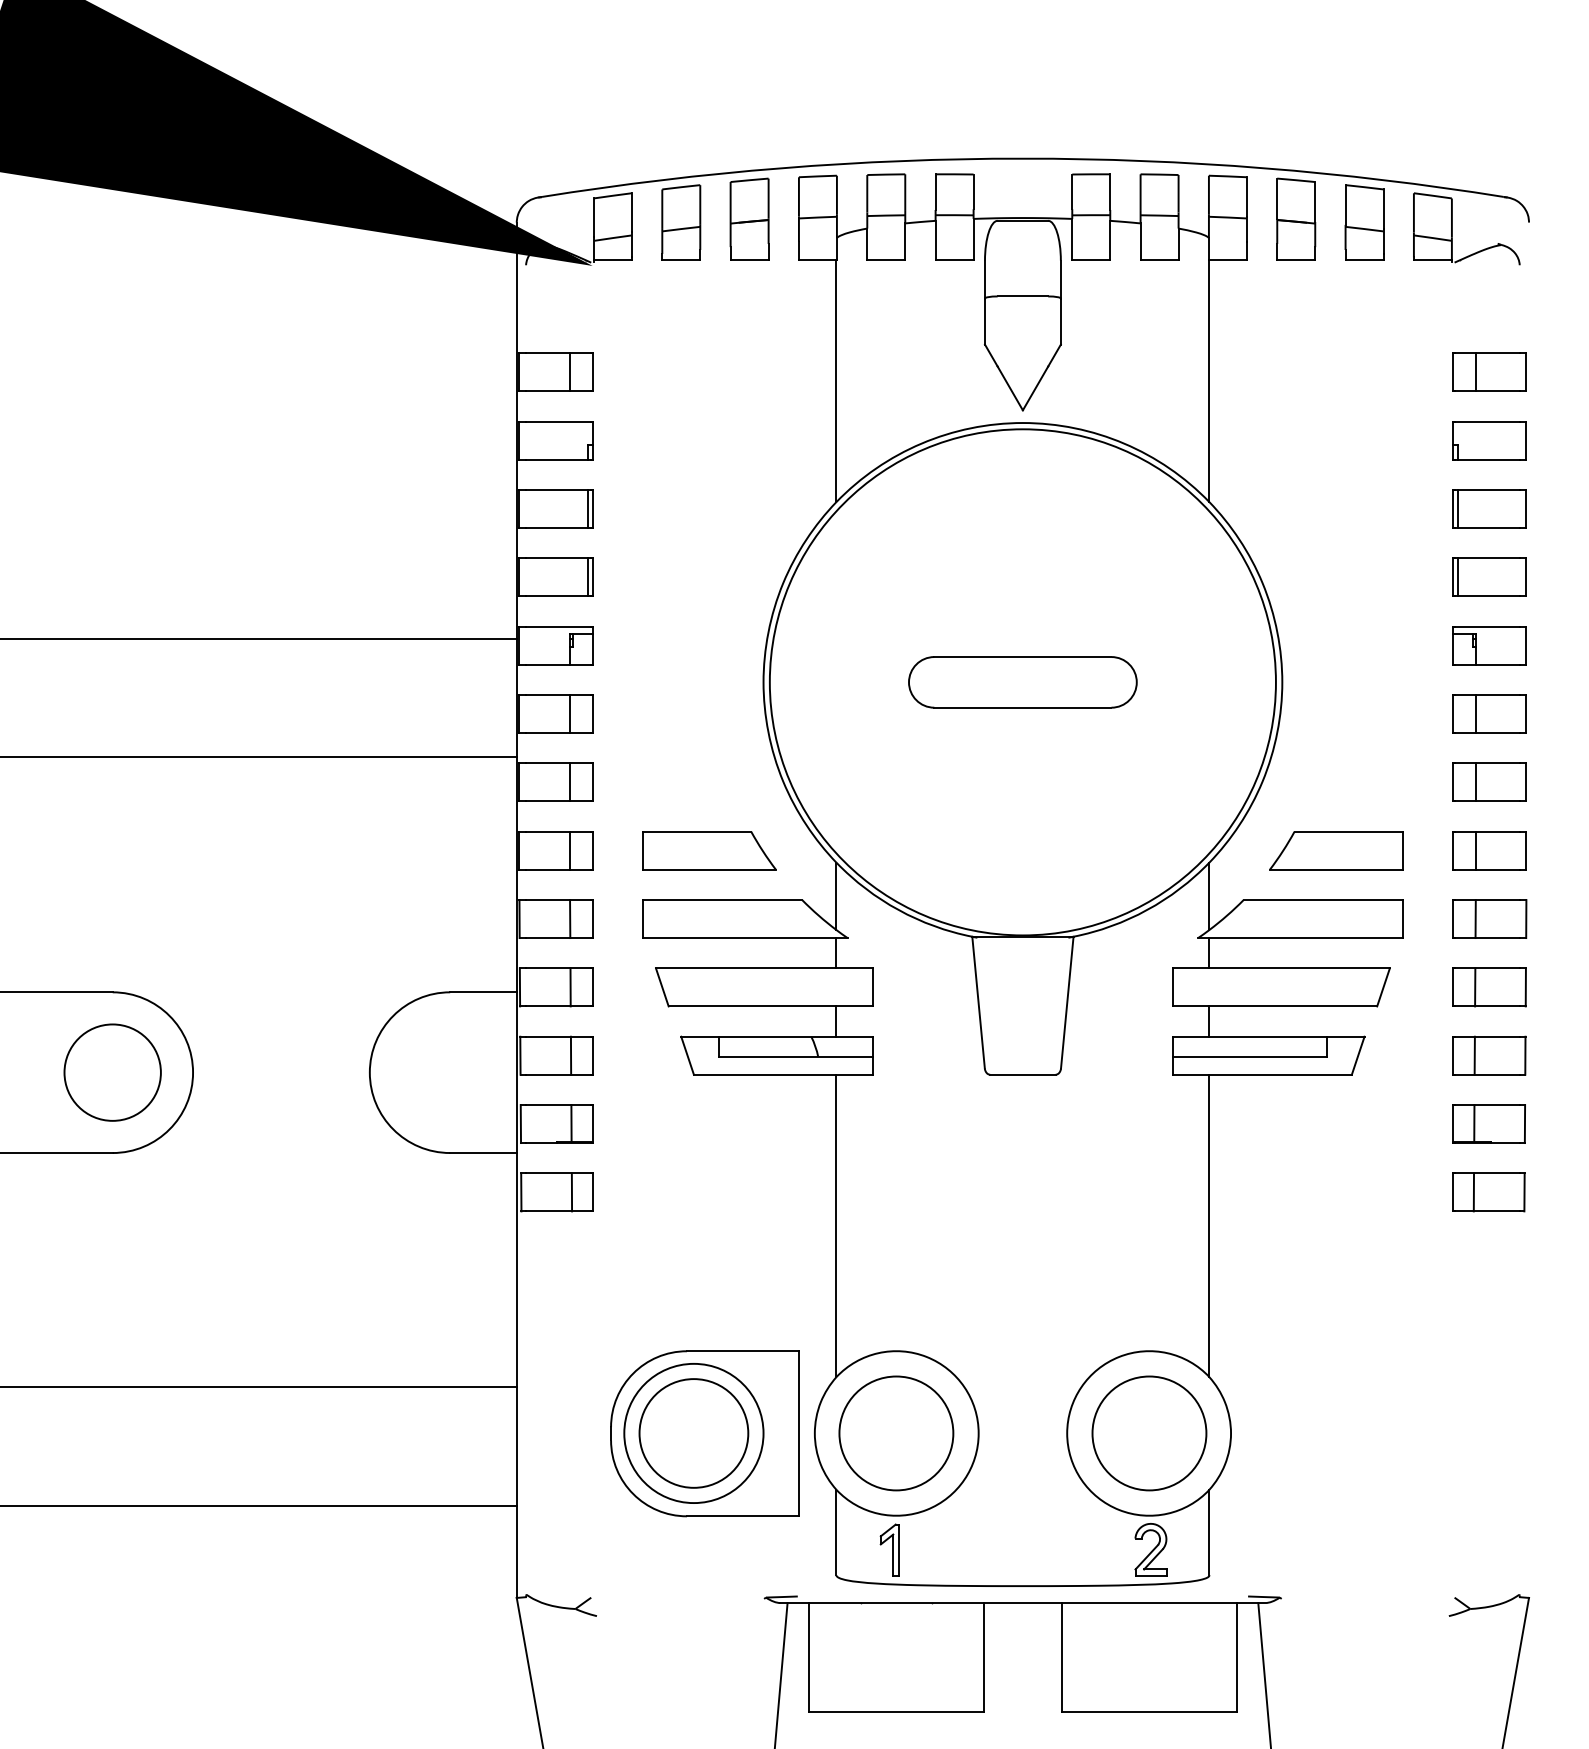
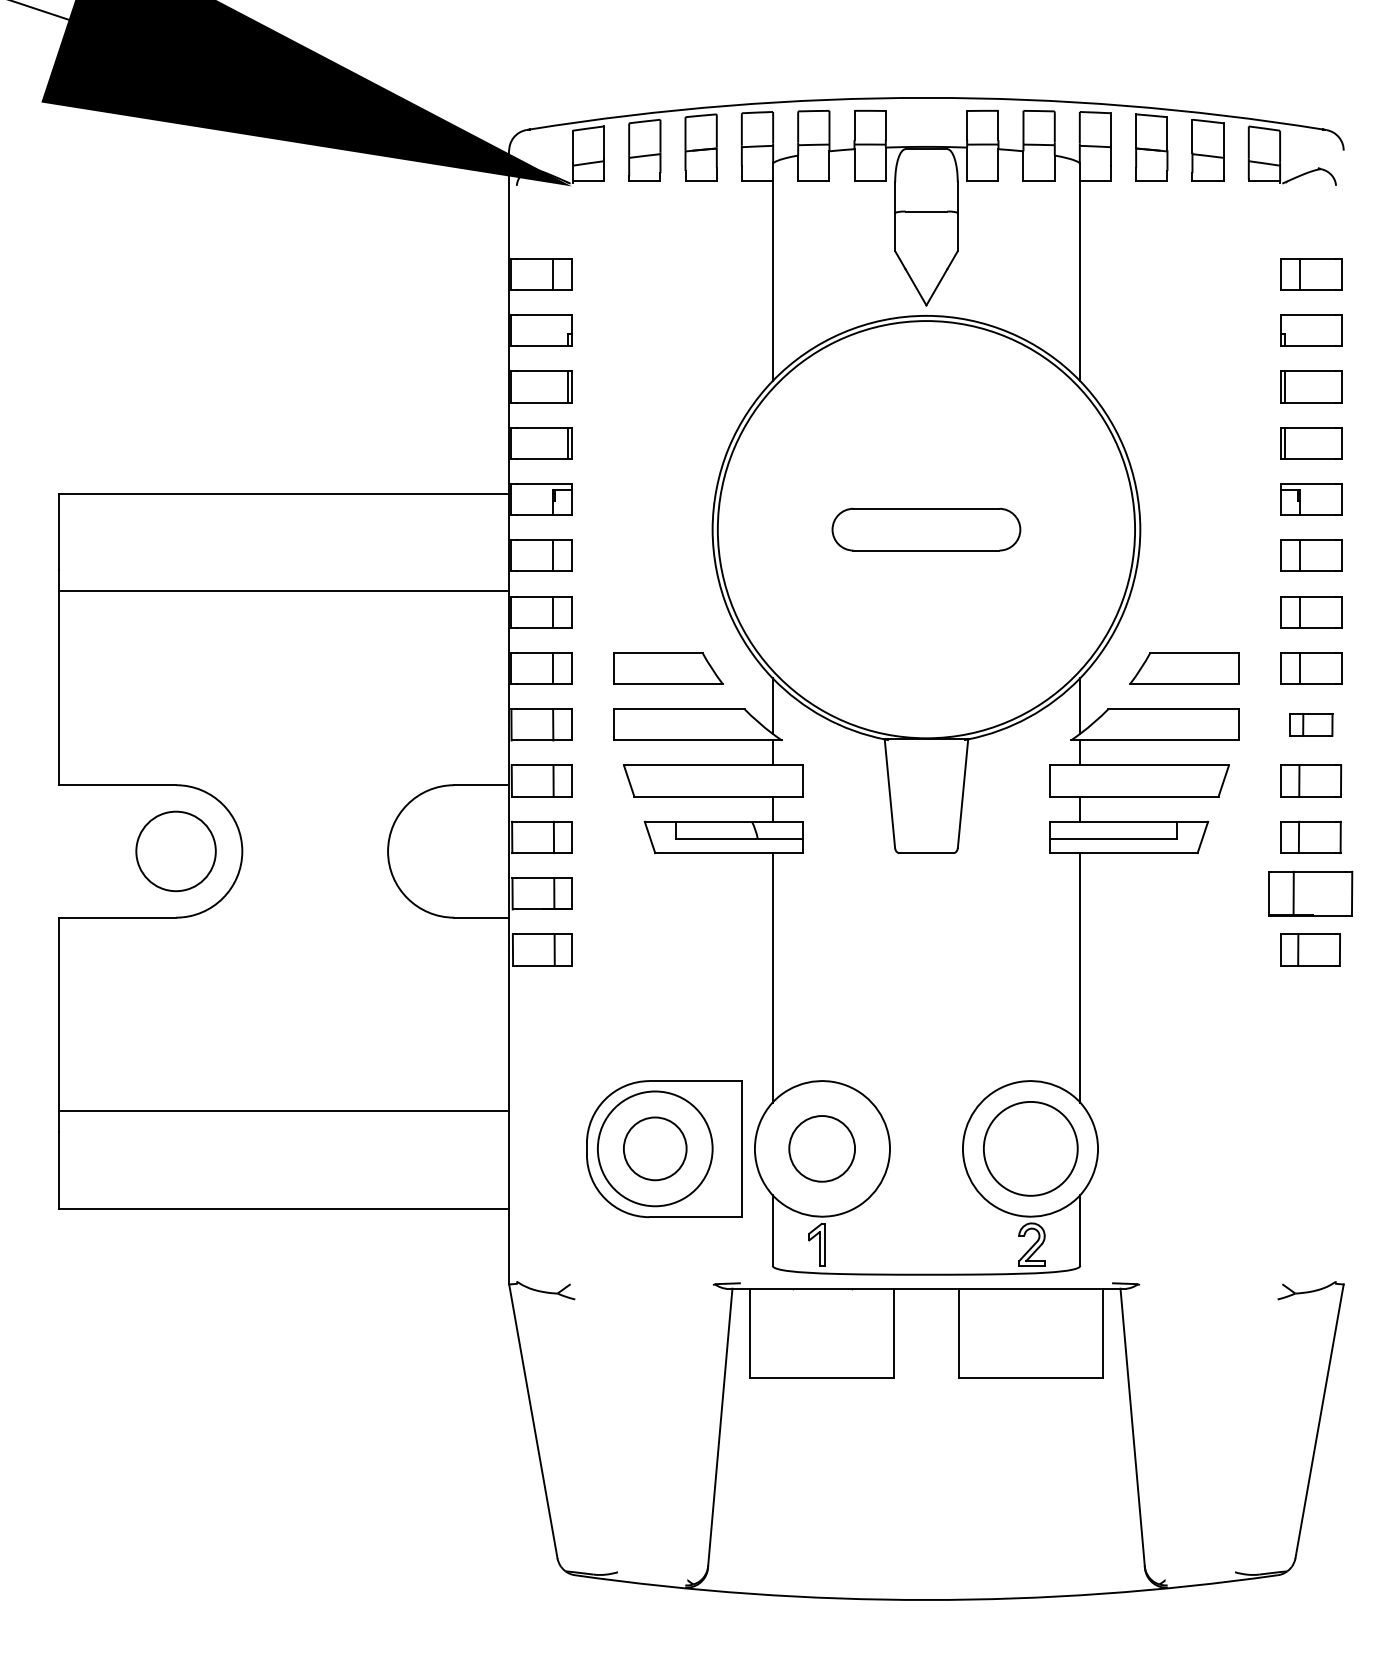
part: (1489, 918) -> (1311, 724), size x0.7
part: (1488, 1123) -> (1310, 893), size x1.4
circle: (694, 1433) -> (655, 1148), size x0.7
circle: (896, 1433) -> (822, 1148), size x0.7

